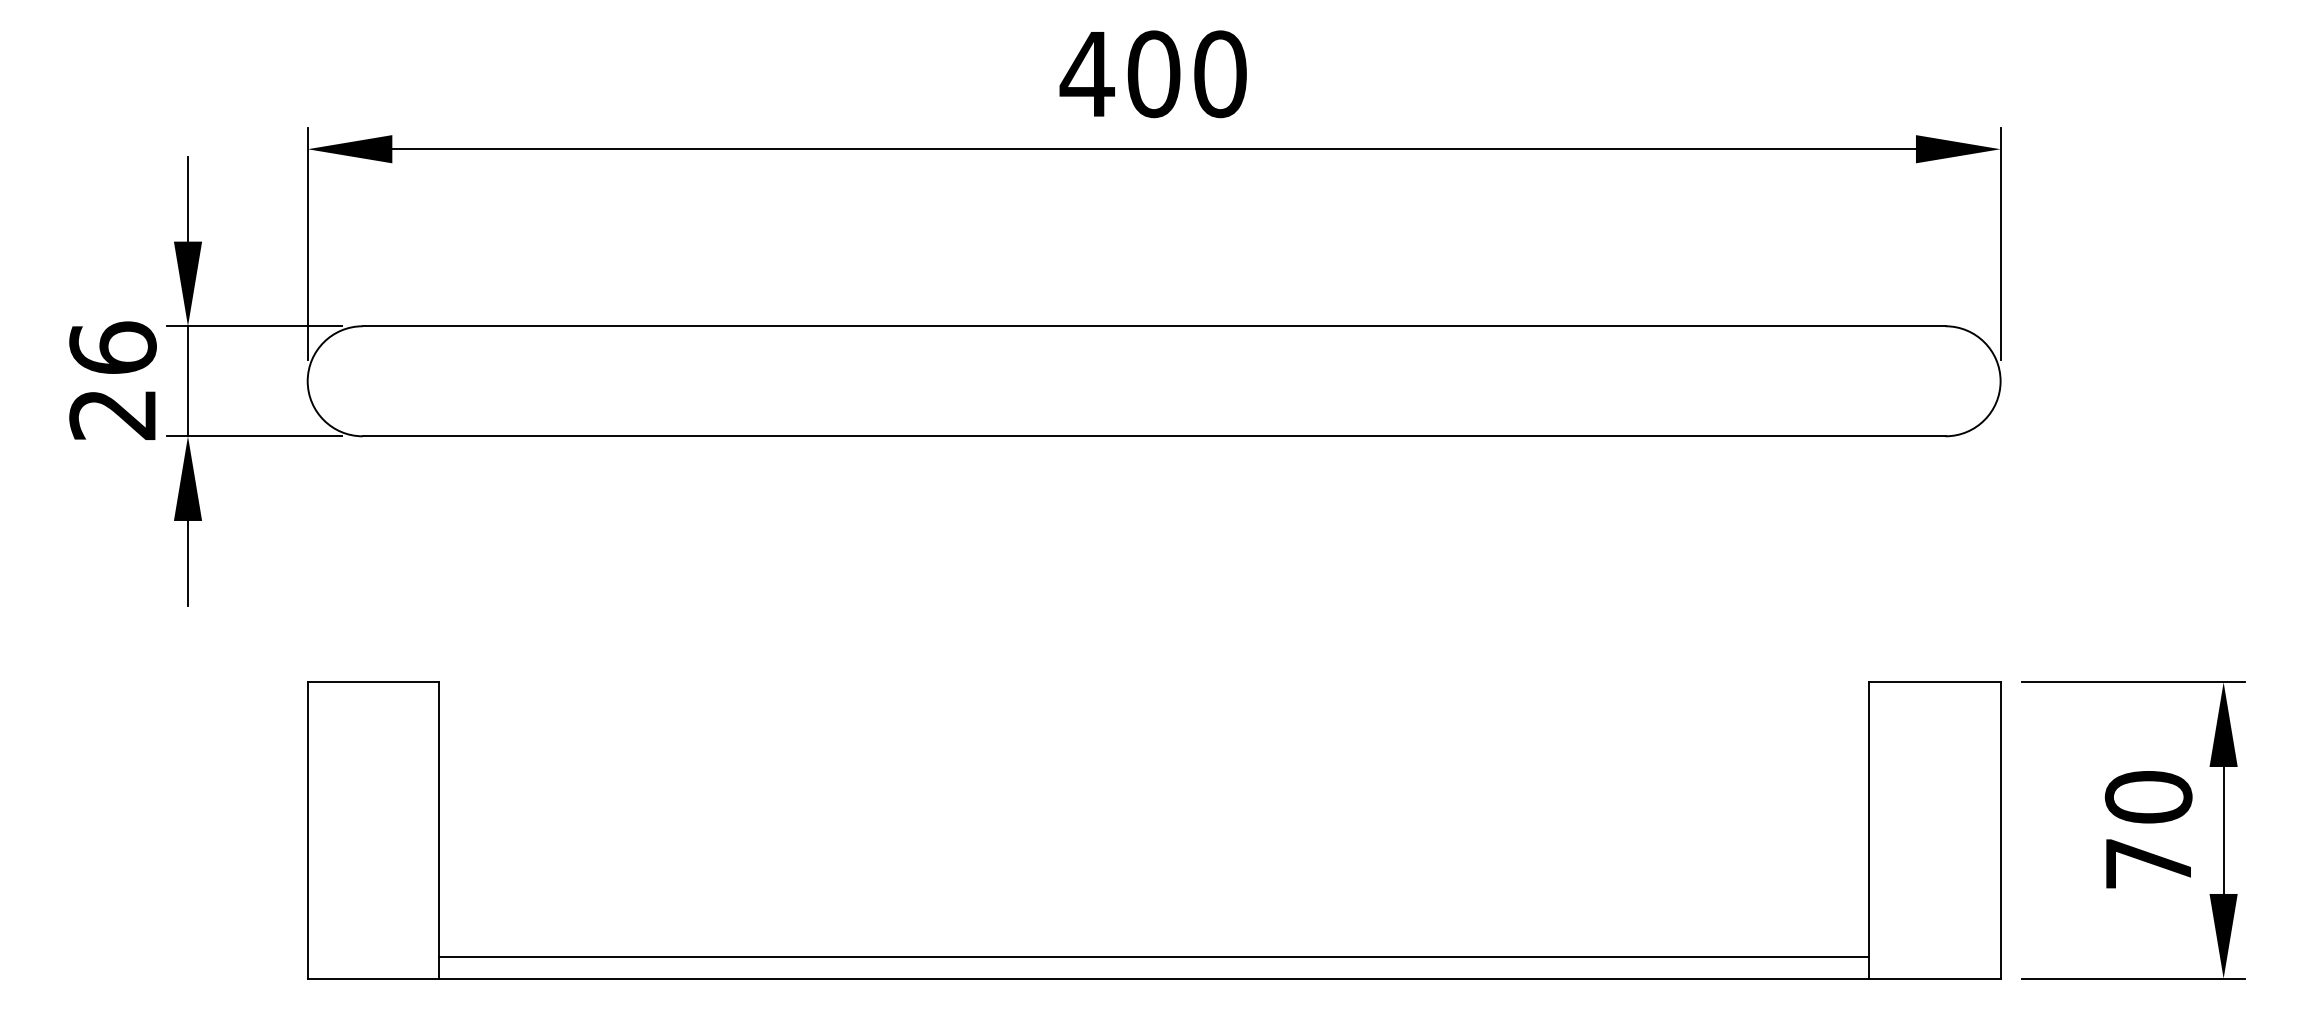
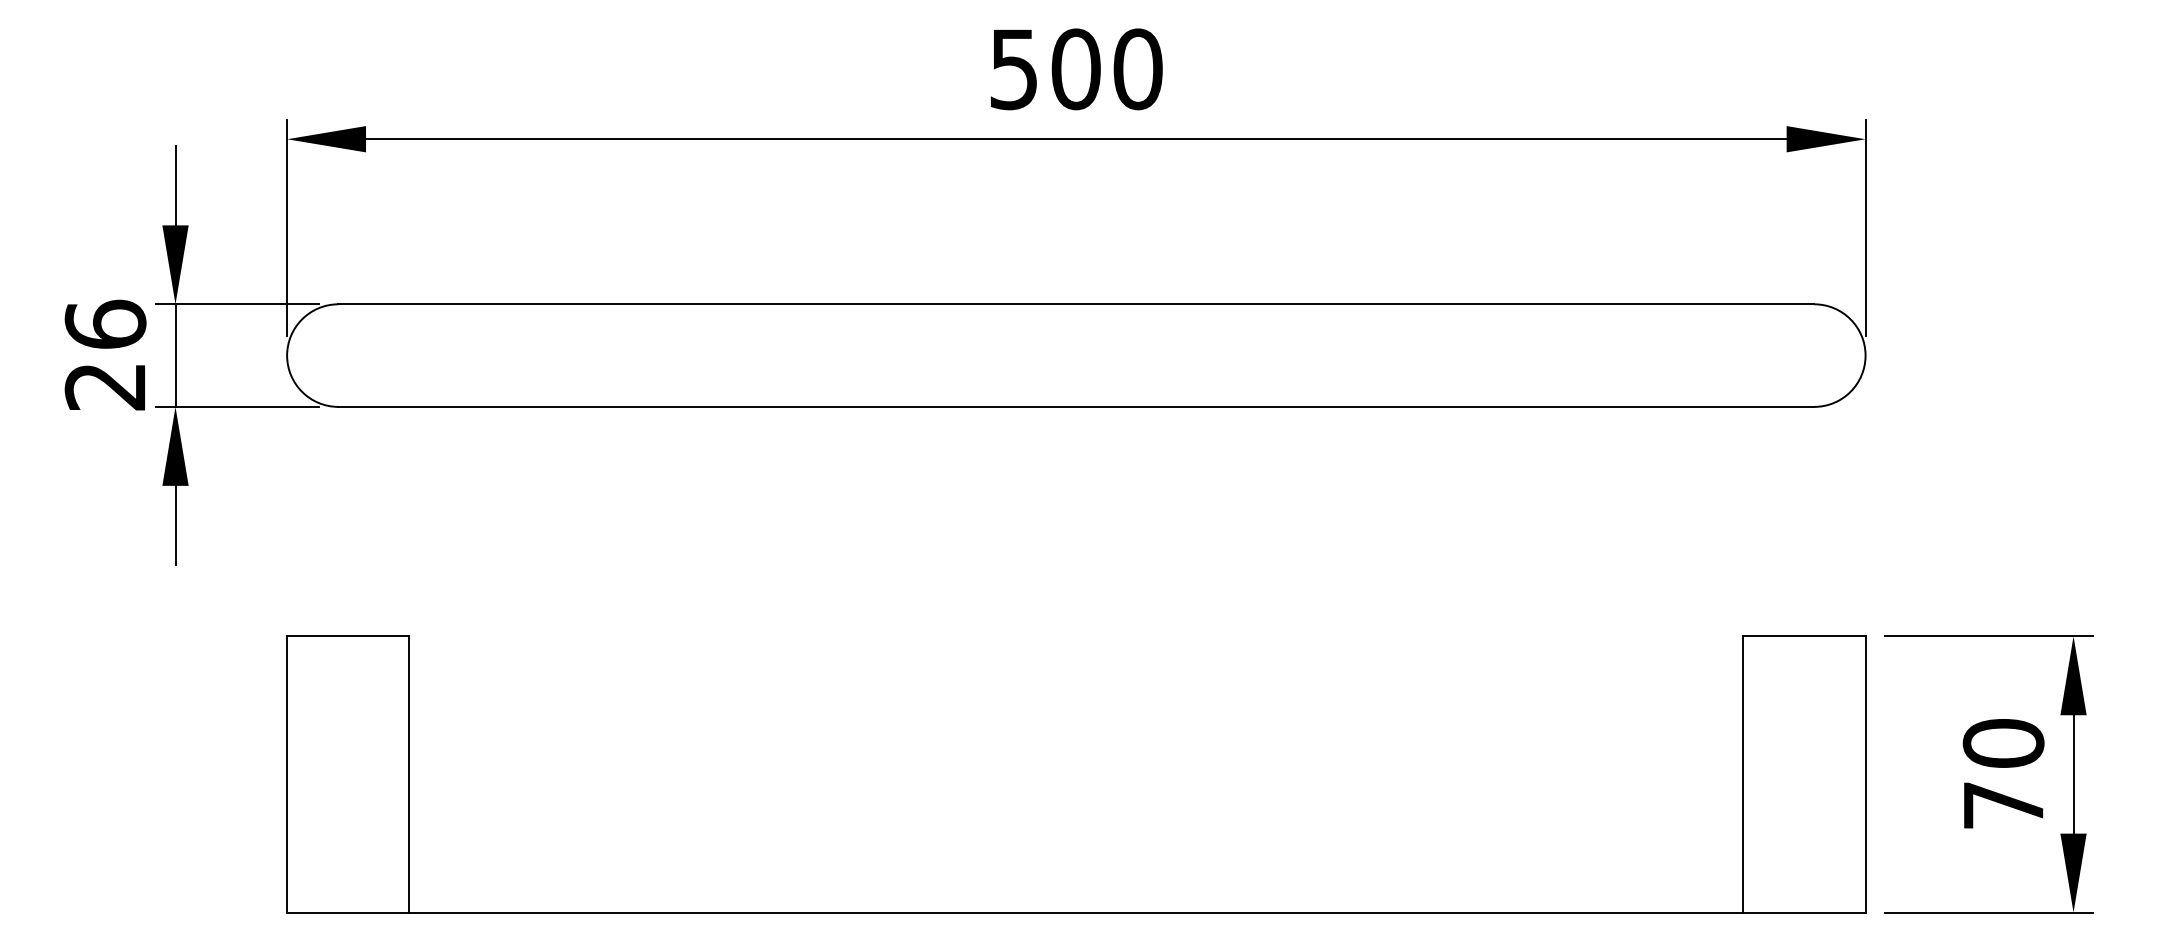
text: (1086, 74) -> (1013, 69), 400 -> 500
line: (1154, 957) -> (1076, 892), removed

